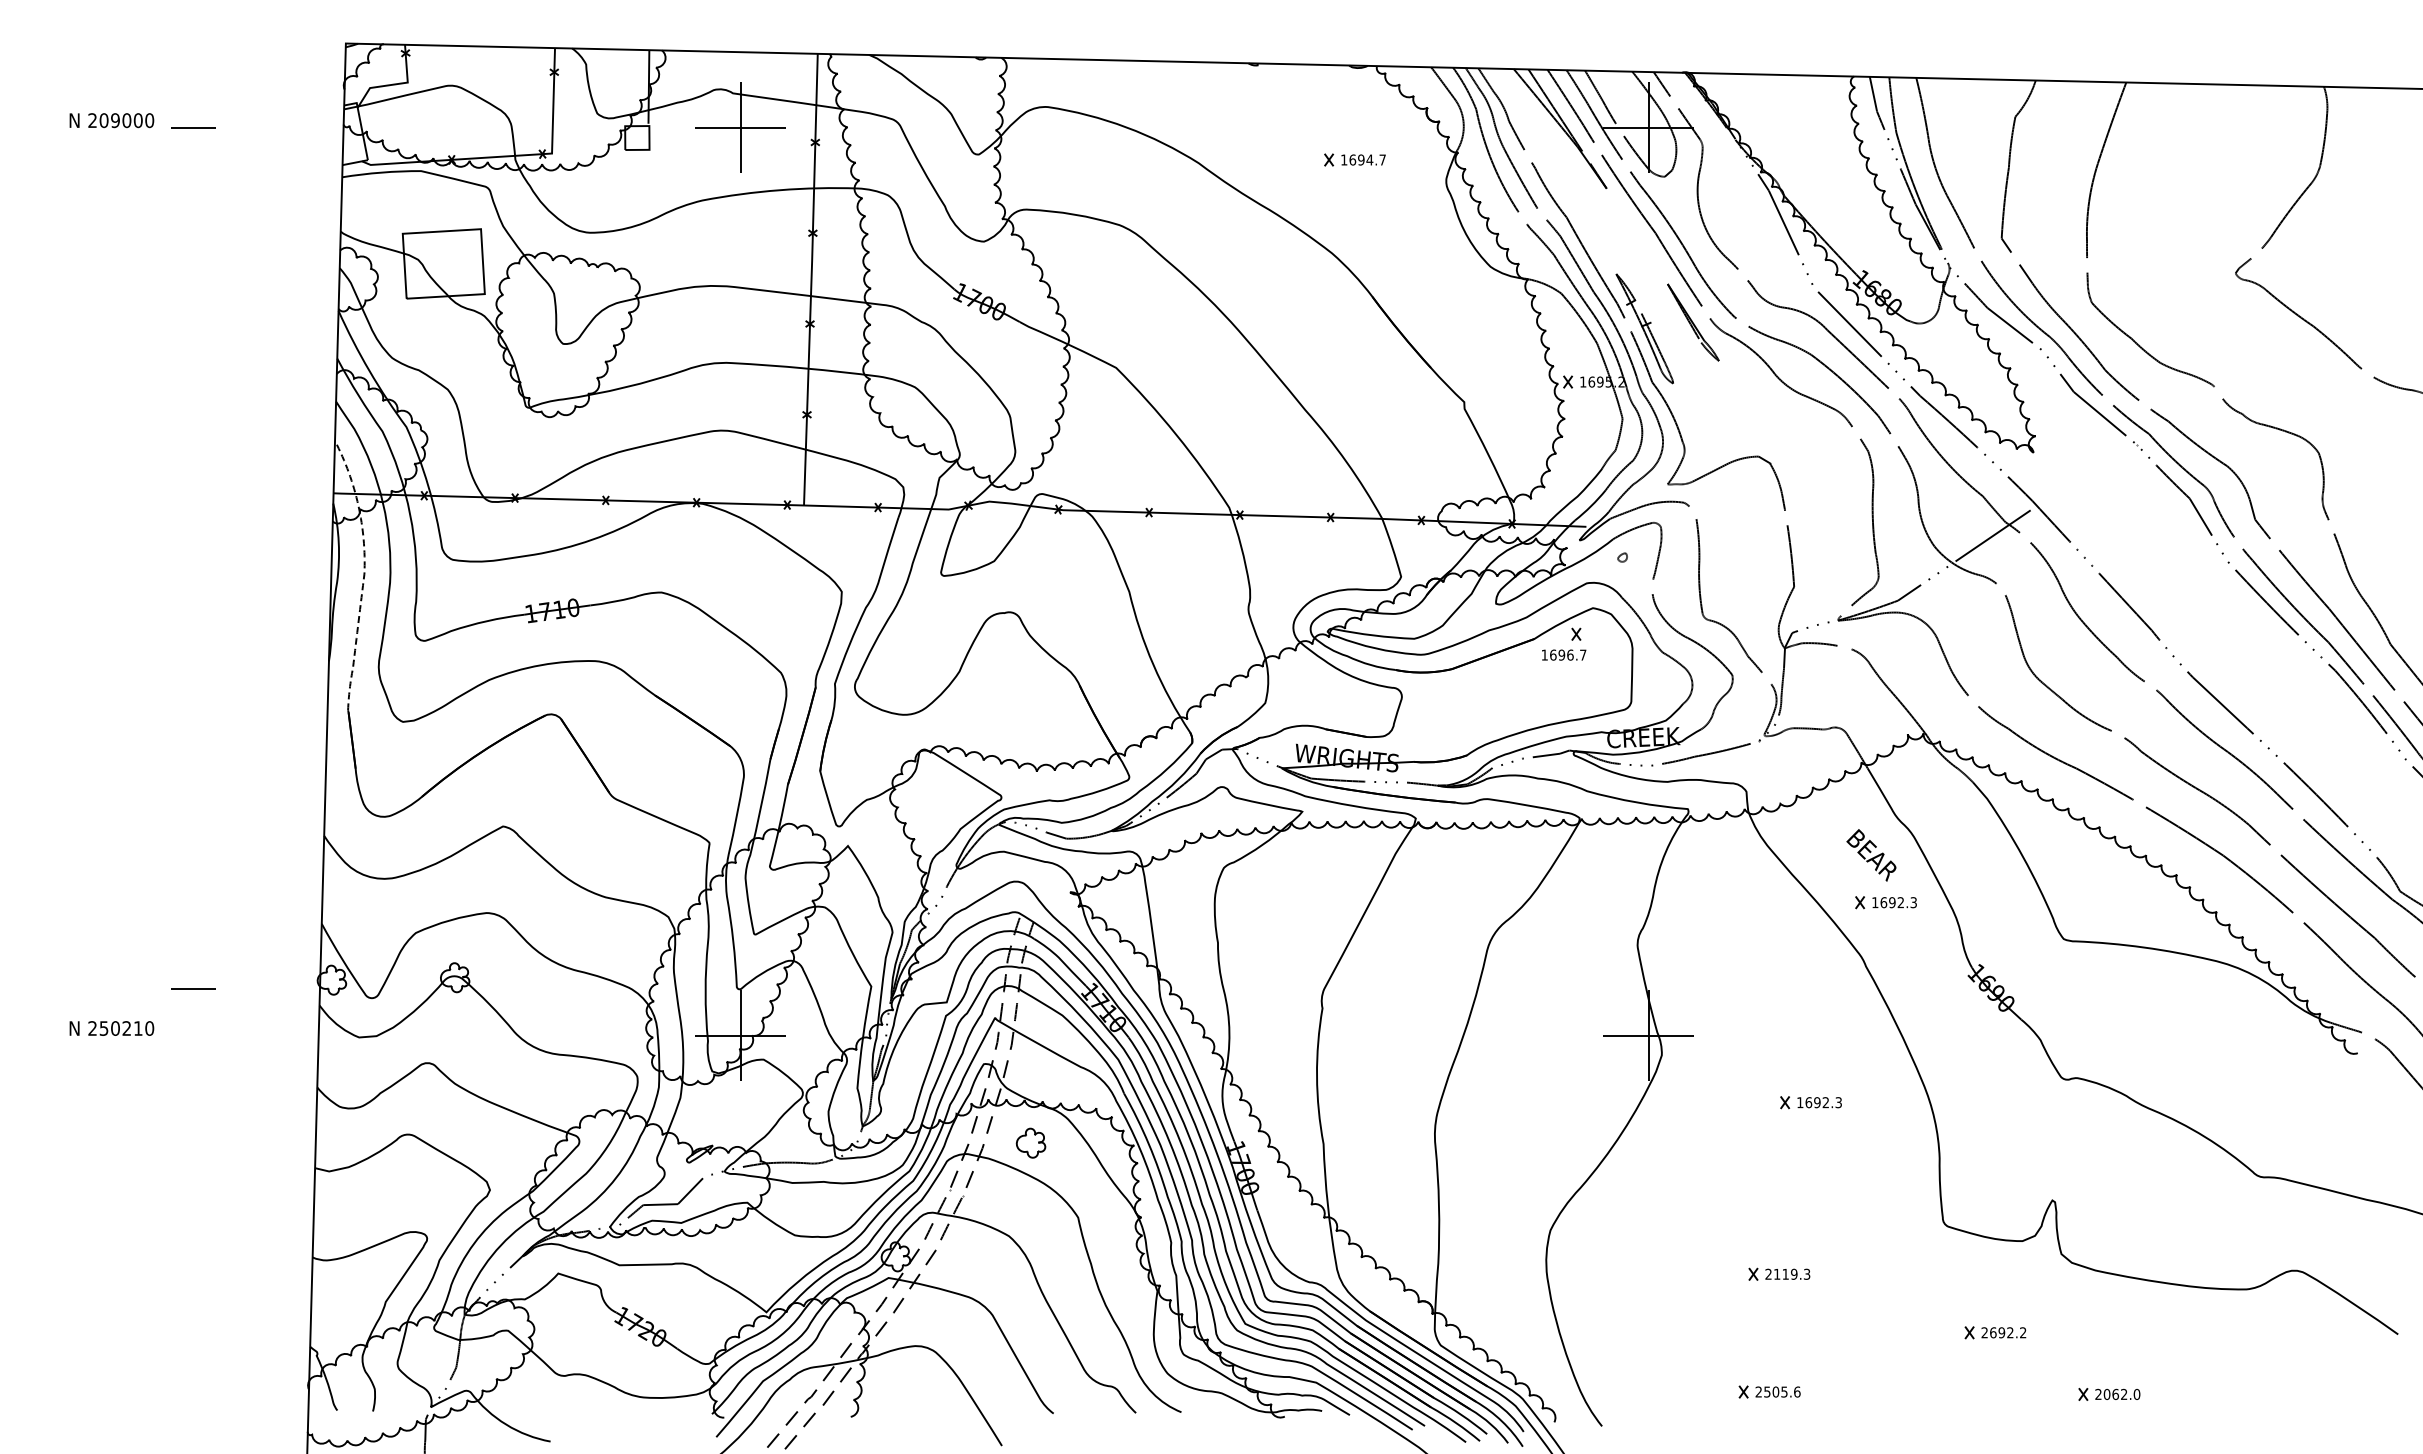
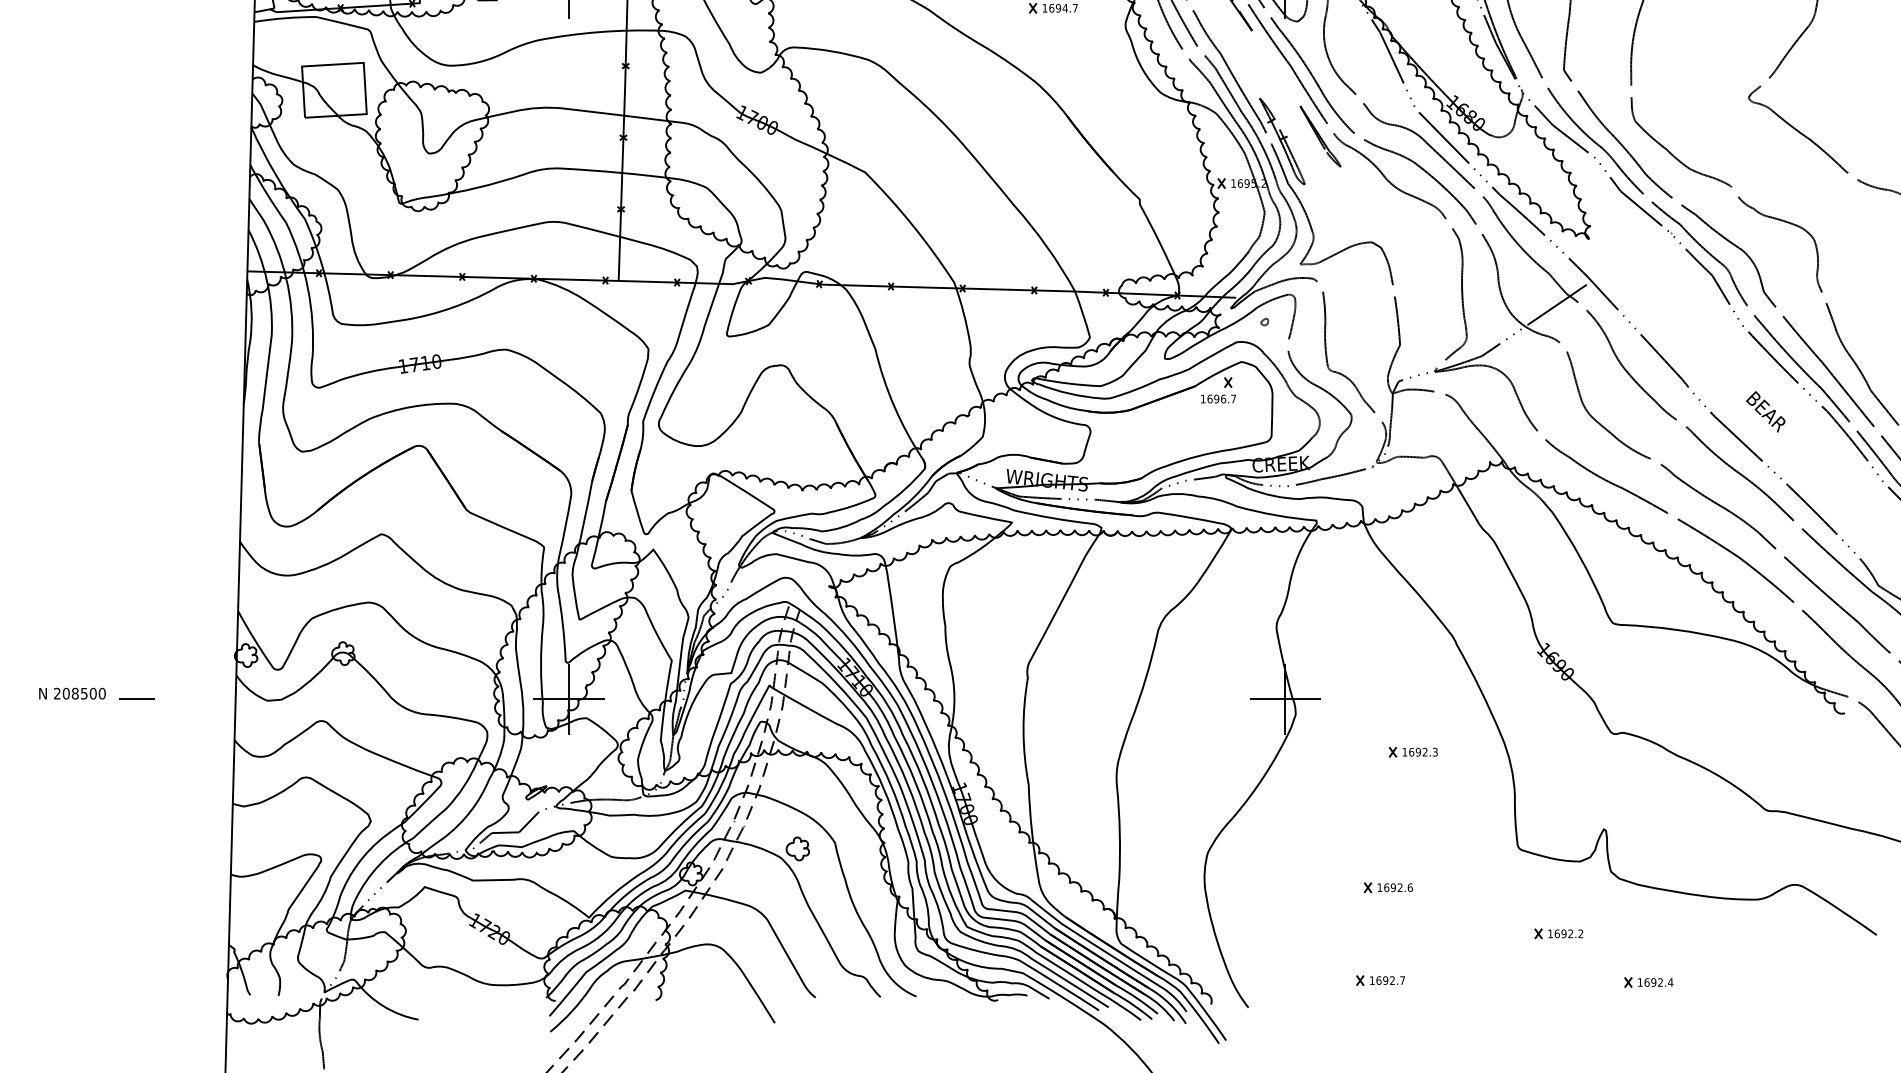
line: (364, 572) -> (271, 333), dashed -> solid
text: (1871, 855) -> (1765, 411), moved
part: (1885, 902) -> (1472, 594), removed
line: (193, 988) -> (136, 699), moved
text: (120, 1028) -> (79, 693), 250210 -> 208500
part: (1030, 1142) -> (797, 848), moved
text: (1787, 1273) -> (1394, 887), 2119.3 -> 1692.6
text: (1984, 1332) -> (1550, 933), 2692.2 -> 1692.2
text: (1777, 1391) -> (1386, 980), 2505.6 -> 1692.7
text: (2117, 1394) -> (1655, 982), 2062.0 -> 1692.4

